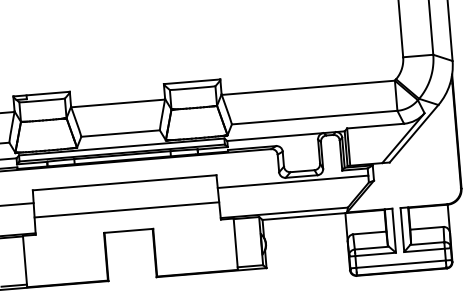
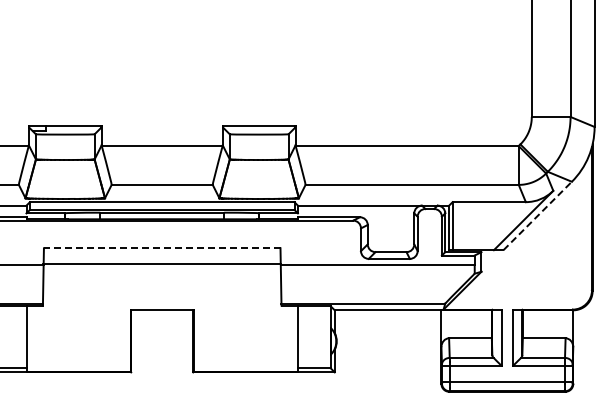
line: (414, 133) -> (538, 215), solid -> dashed
line: (124, 183) -> (161, 248), solid -> dashed
line: (127, 210) -> (162, 264), moved

